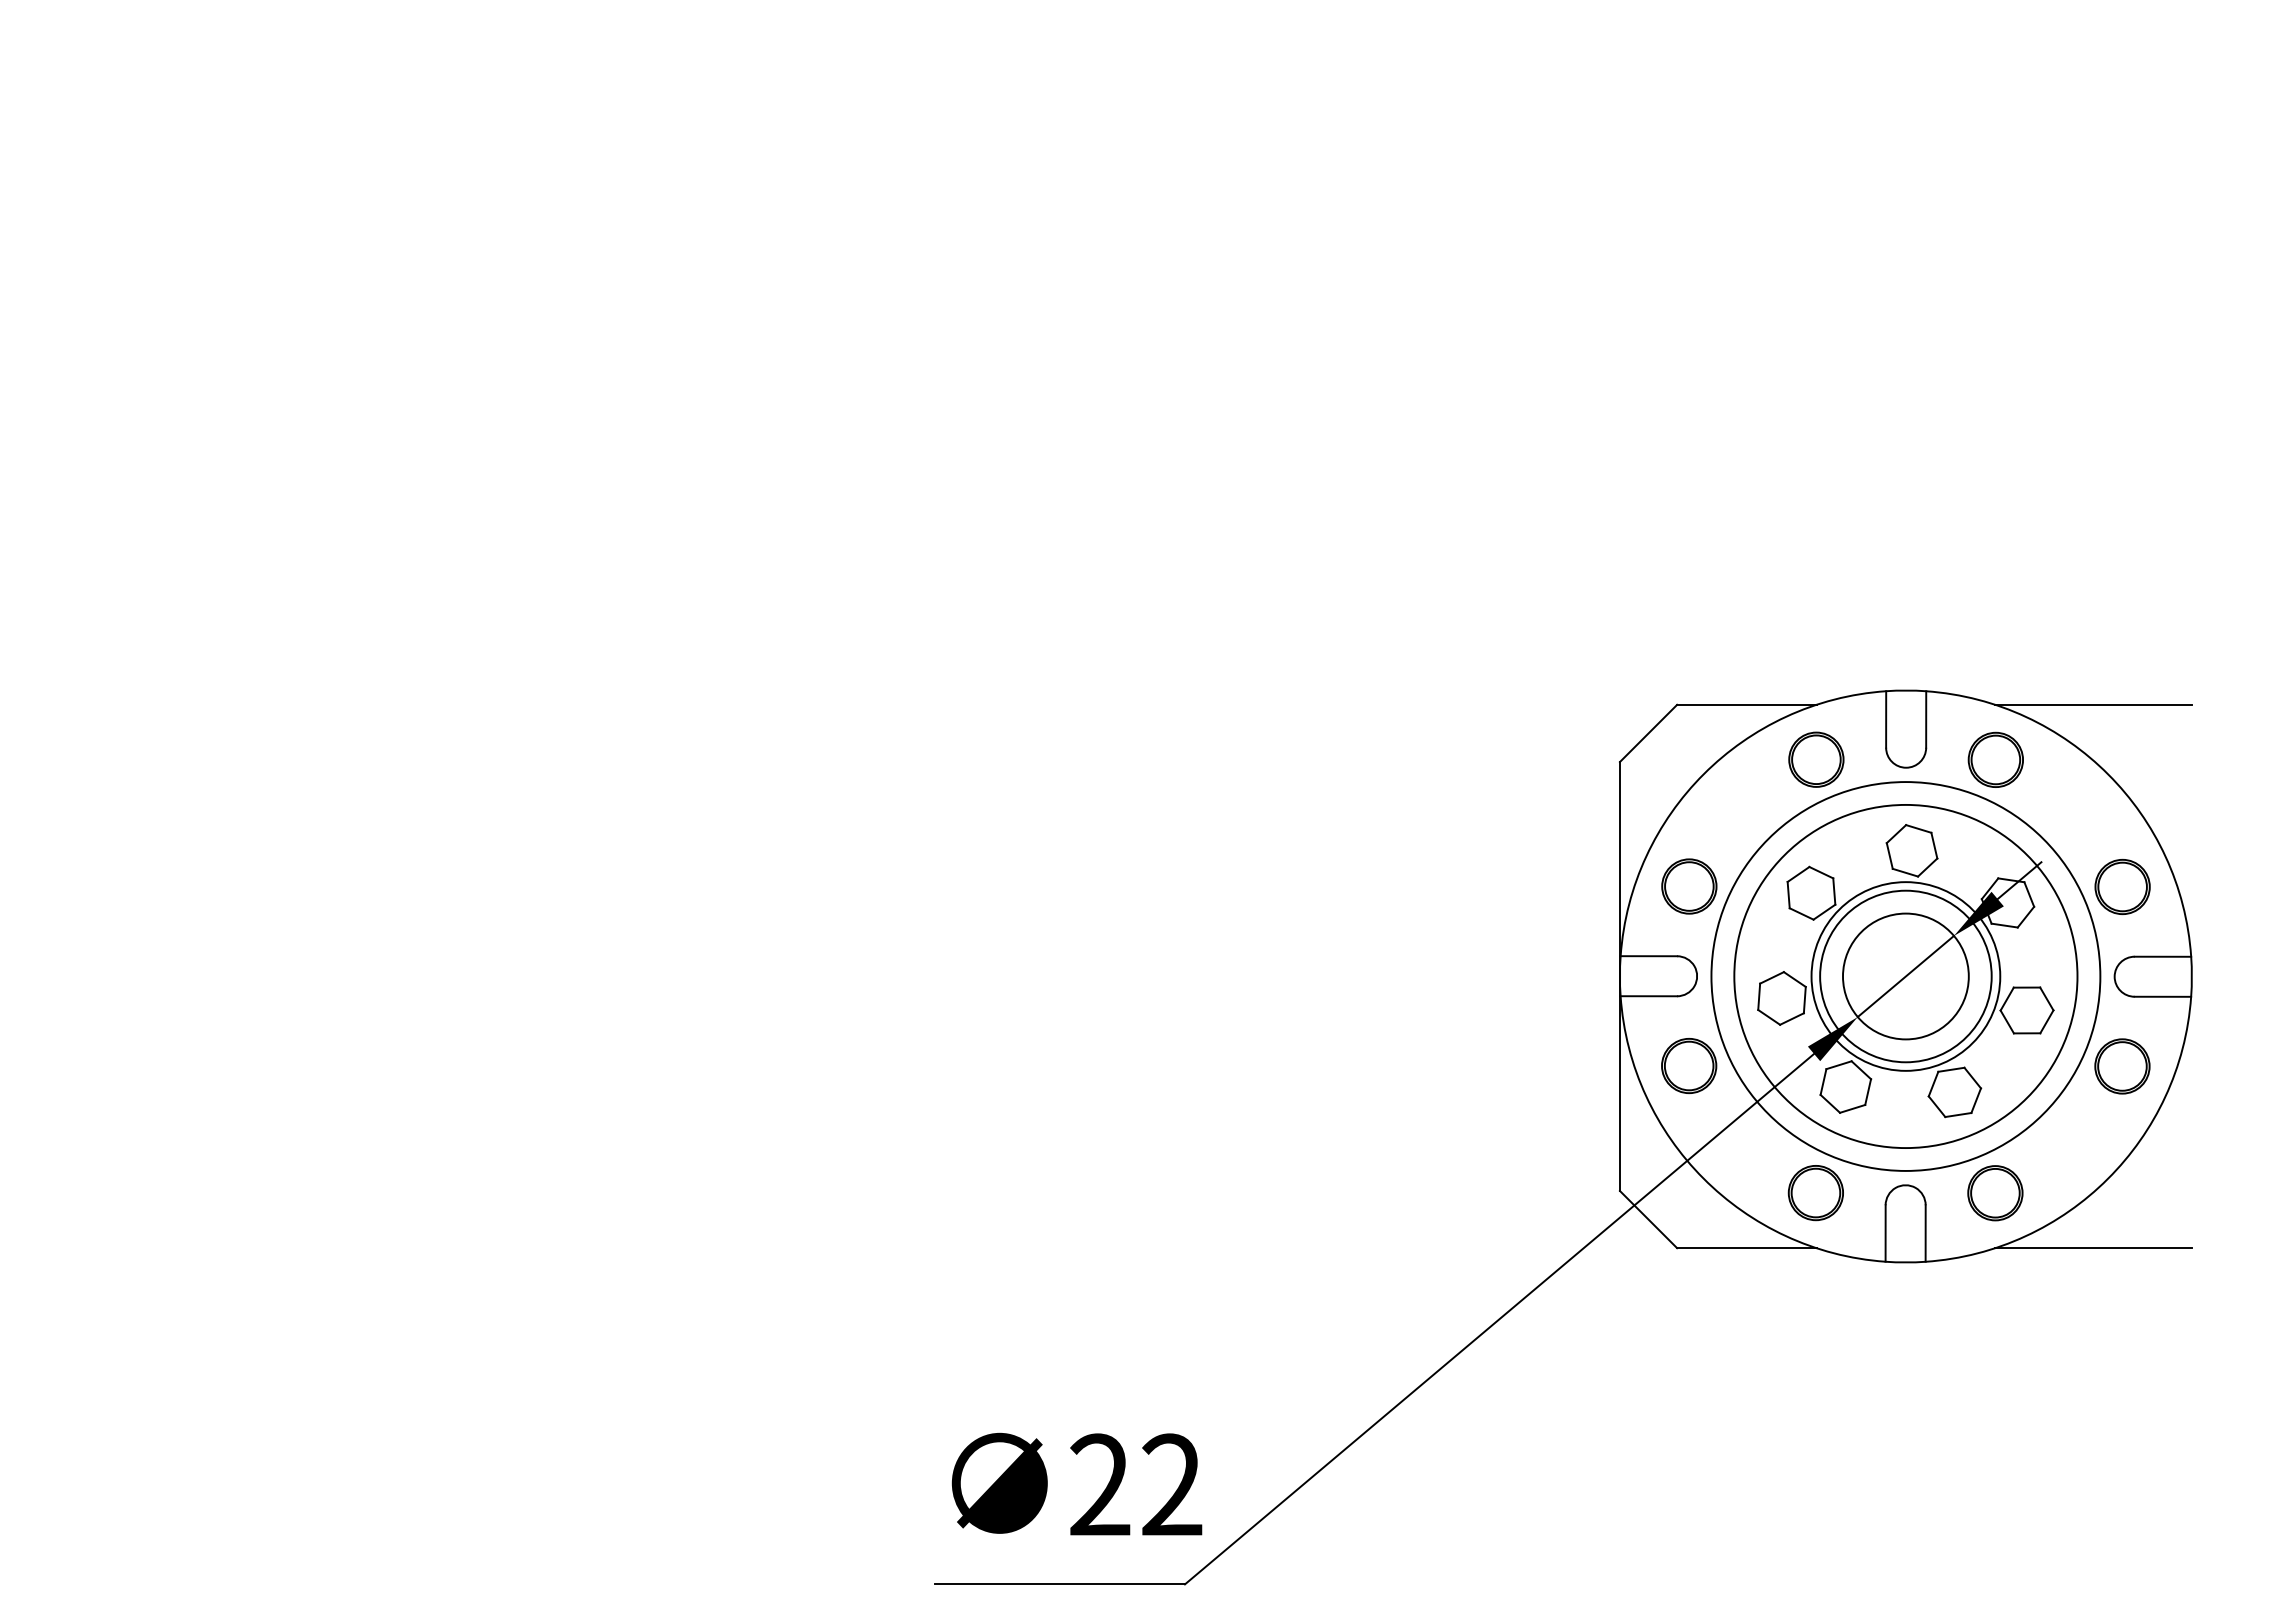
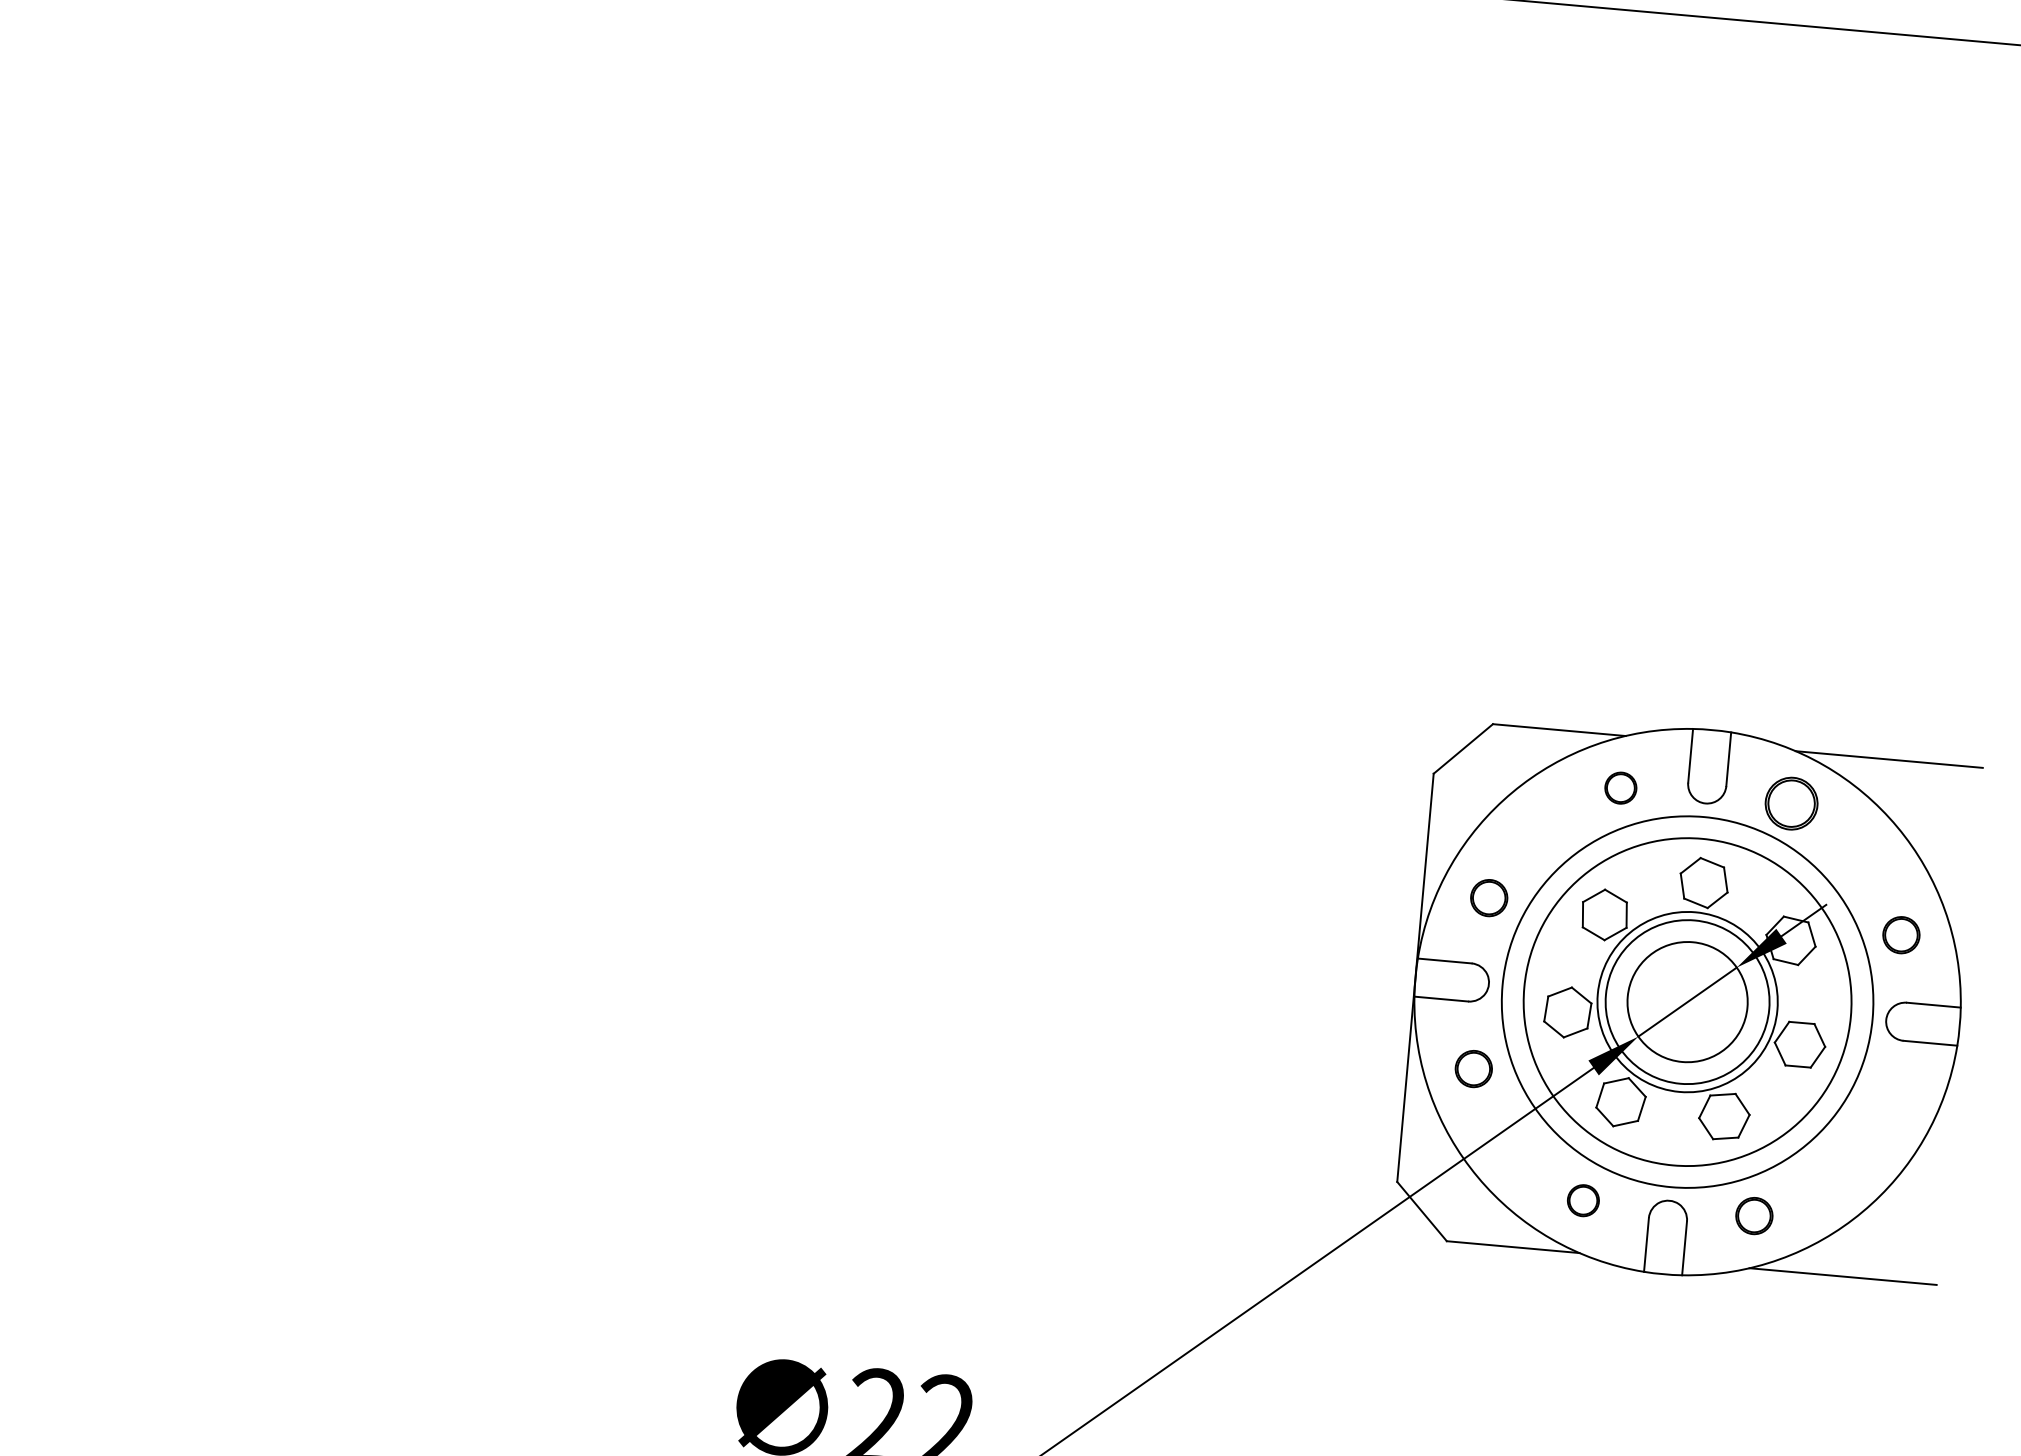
part: (1816, 759) -> (1620, 788), size x0.6
part: (1689, 886) -> (1489, 898), size x0.7
part: (2122, 886) -> (1901, 934), size x0.7
part: (1689, 1066) -> (1474, 1069), size x0.7
part: (2122, 1066) -> (1886, 1106), removed
part: (1815, 1193) -> (1583, 1200), size x0.6
part: (1995, 1193) -> (1754, 1216), size x0.7

